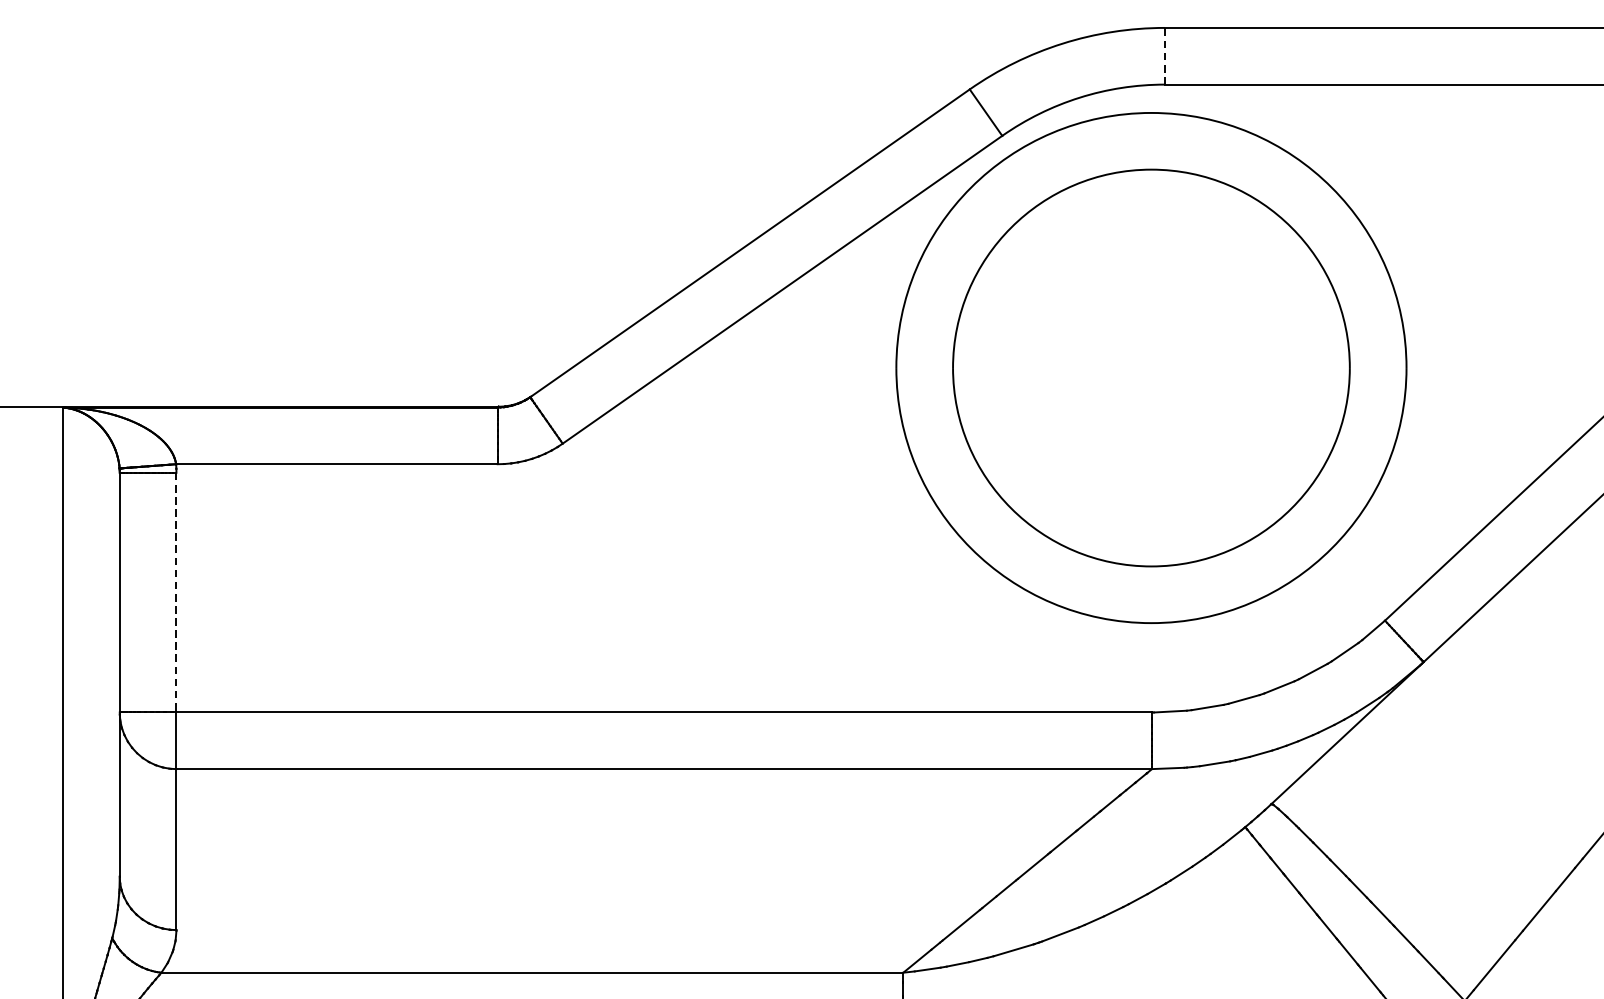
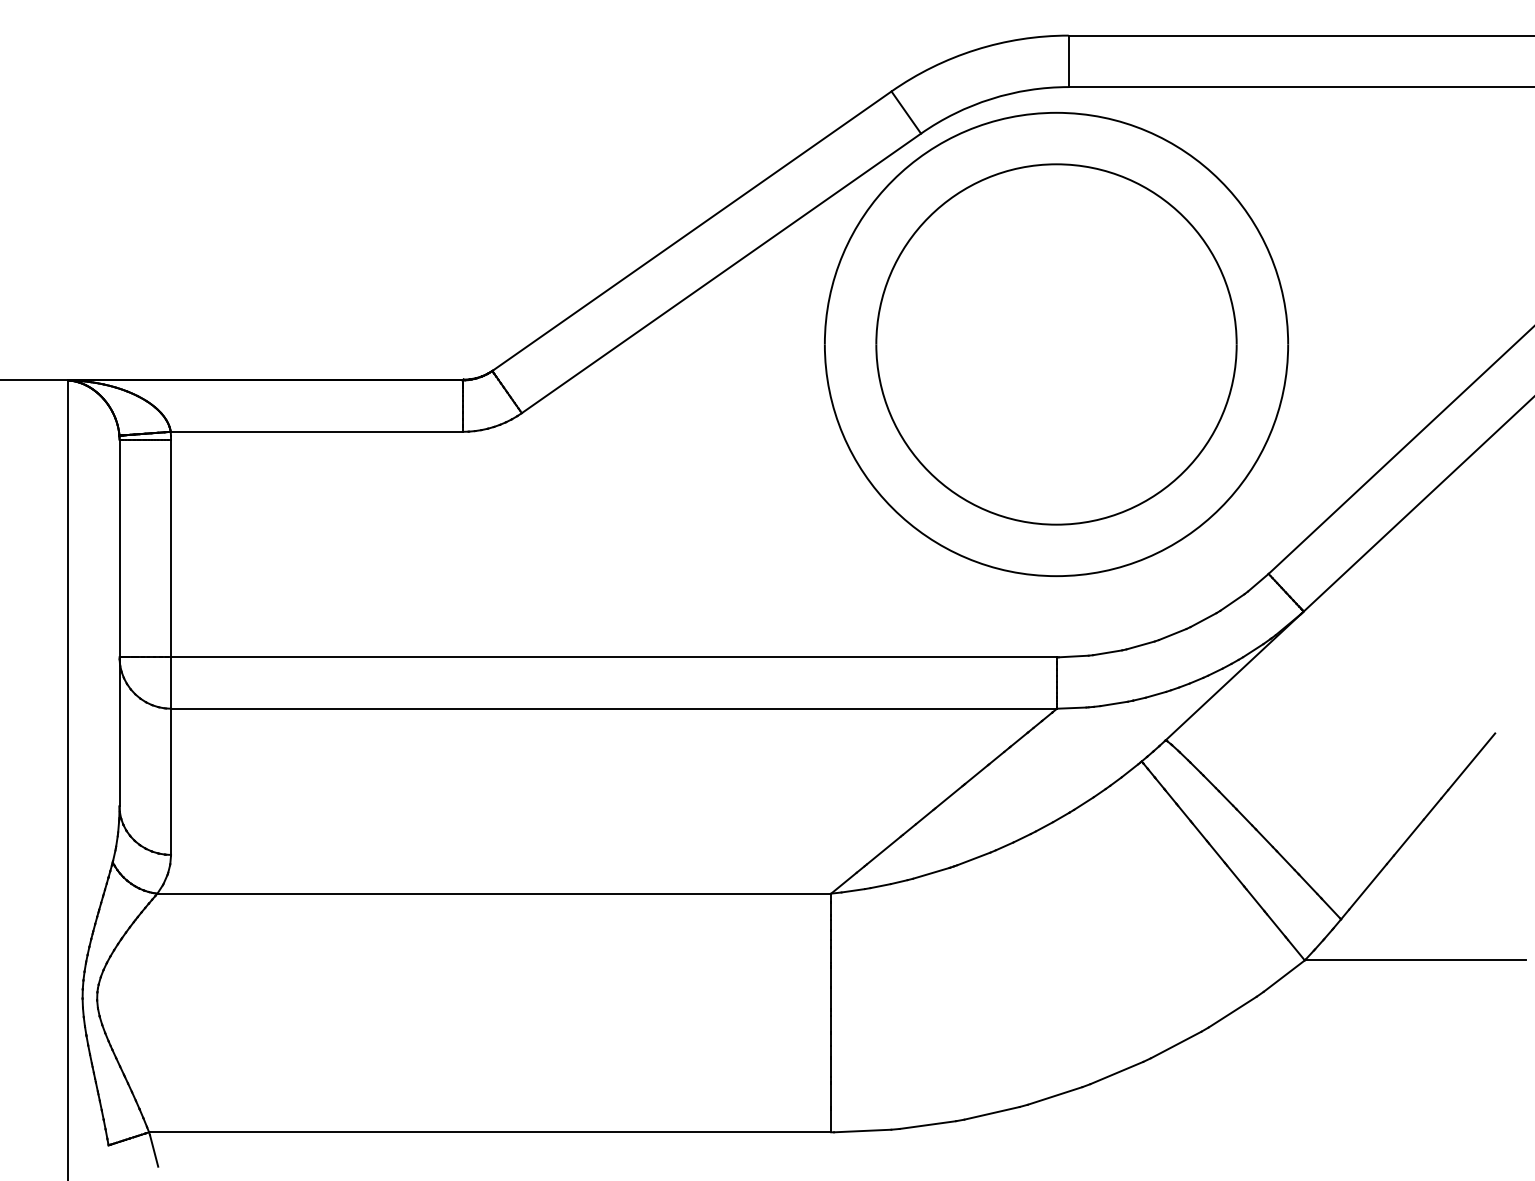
line: (1164, 56) -> (1068, 61), dashed -> solid
line: (176, 592) -> (171, 548), dashed -> solid

